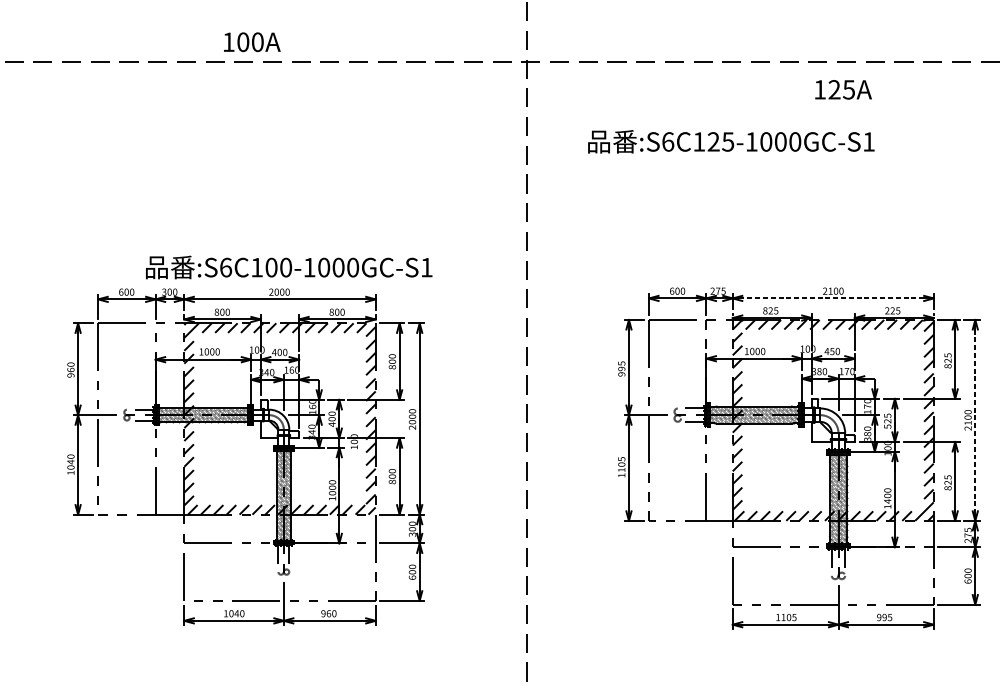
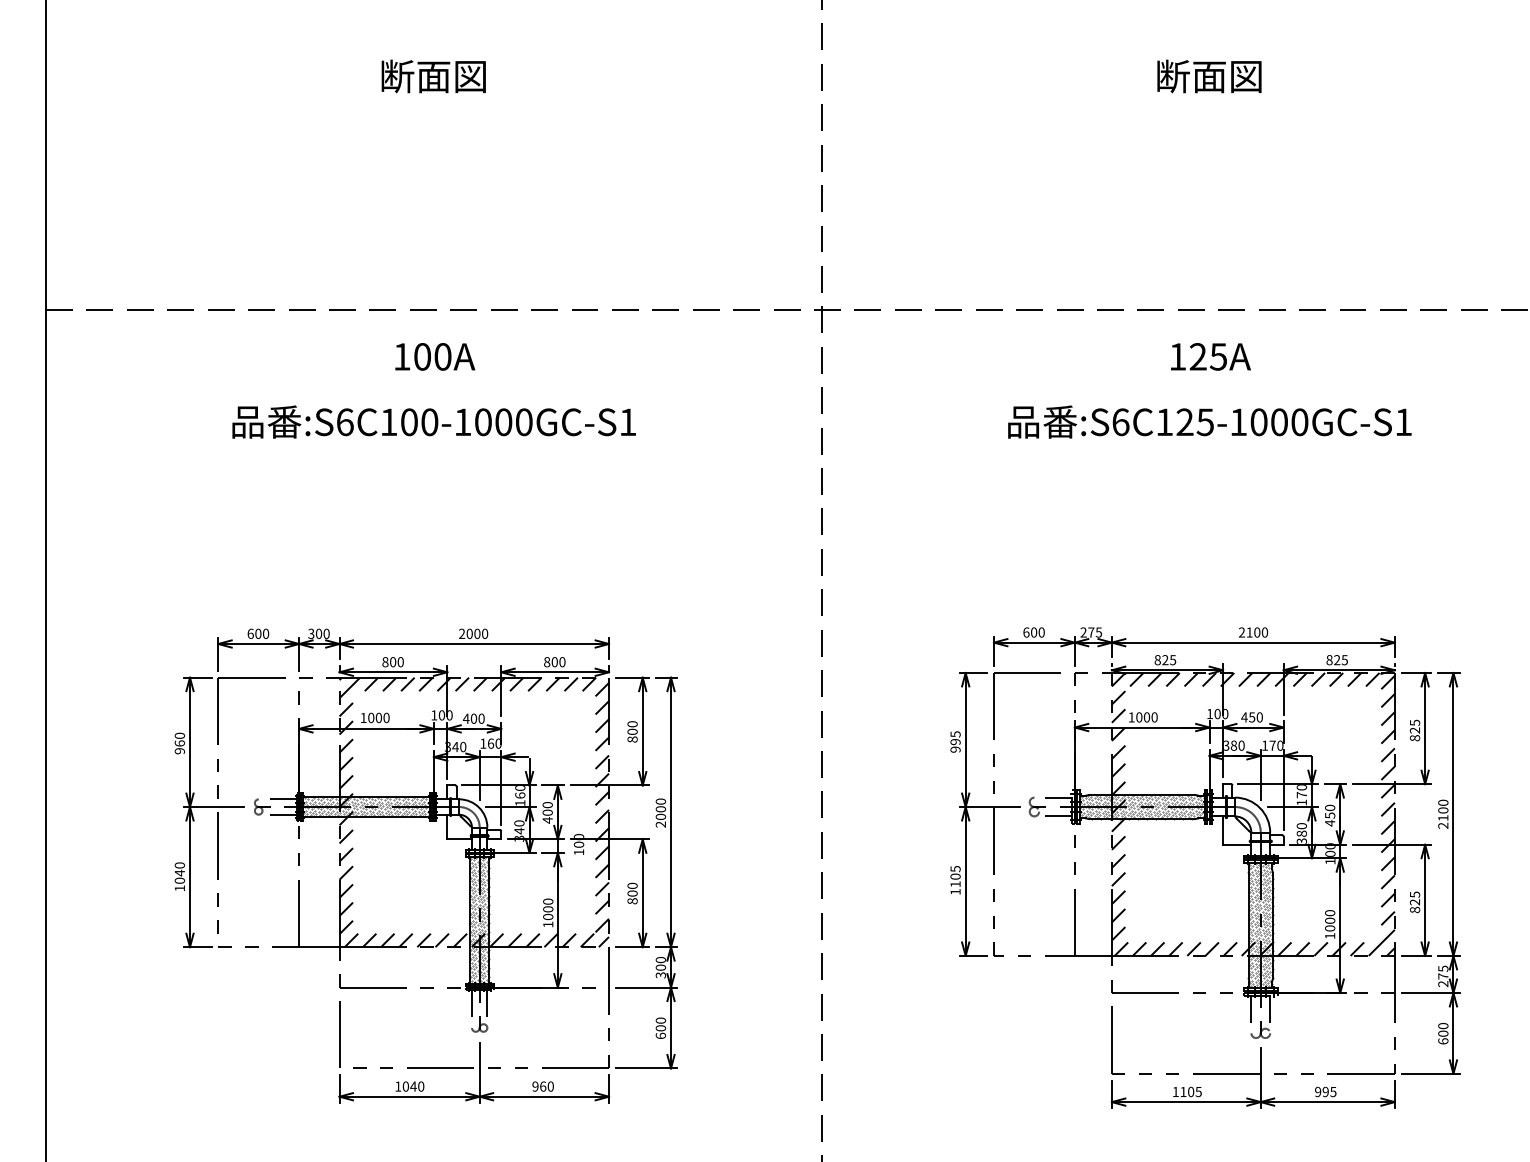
text: (252, 41) -> (435, 356), moved
text: (843, 89) -> (1210, 356), moved
text: (731, 141) -> (1209, 421), moved
text: (288, 267) -> (433, 421), moved
line: (832, 298) -> (1252, 642), dashed -> solid
text: (887, 311) -> (1329, 660), 225 -> 825
line: (975, 420) -> (1453, 814), dashed -> solid
text: (888, 421) -> (1330, 815), 525 -> 450
text: (888, 501) -> (1330, 928), 1400 -> 1000

